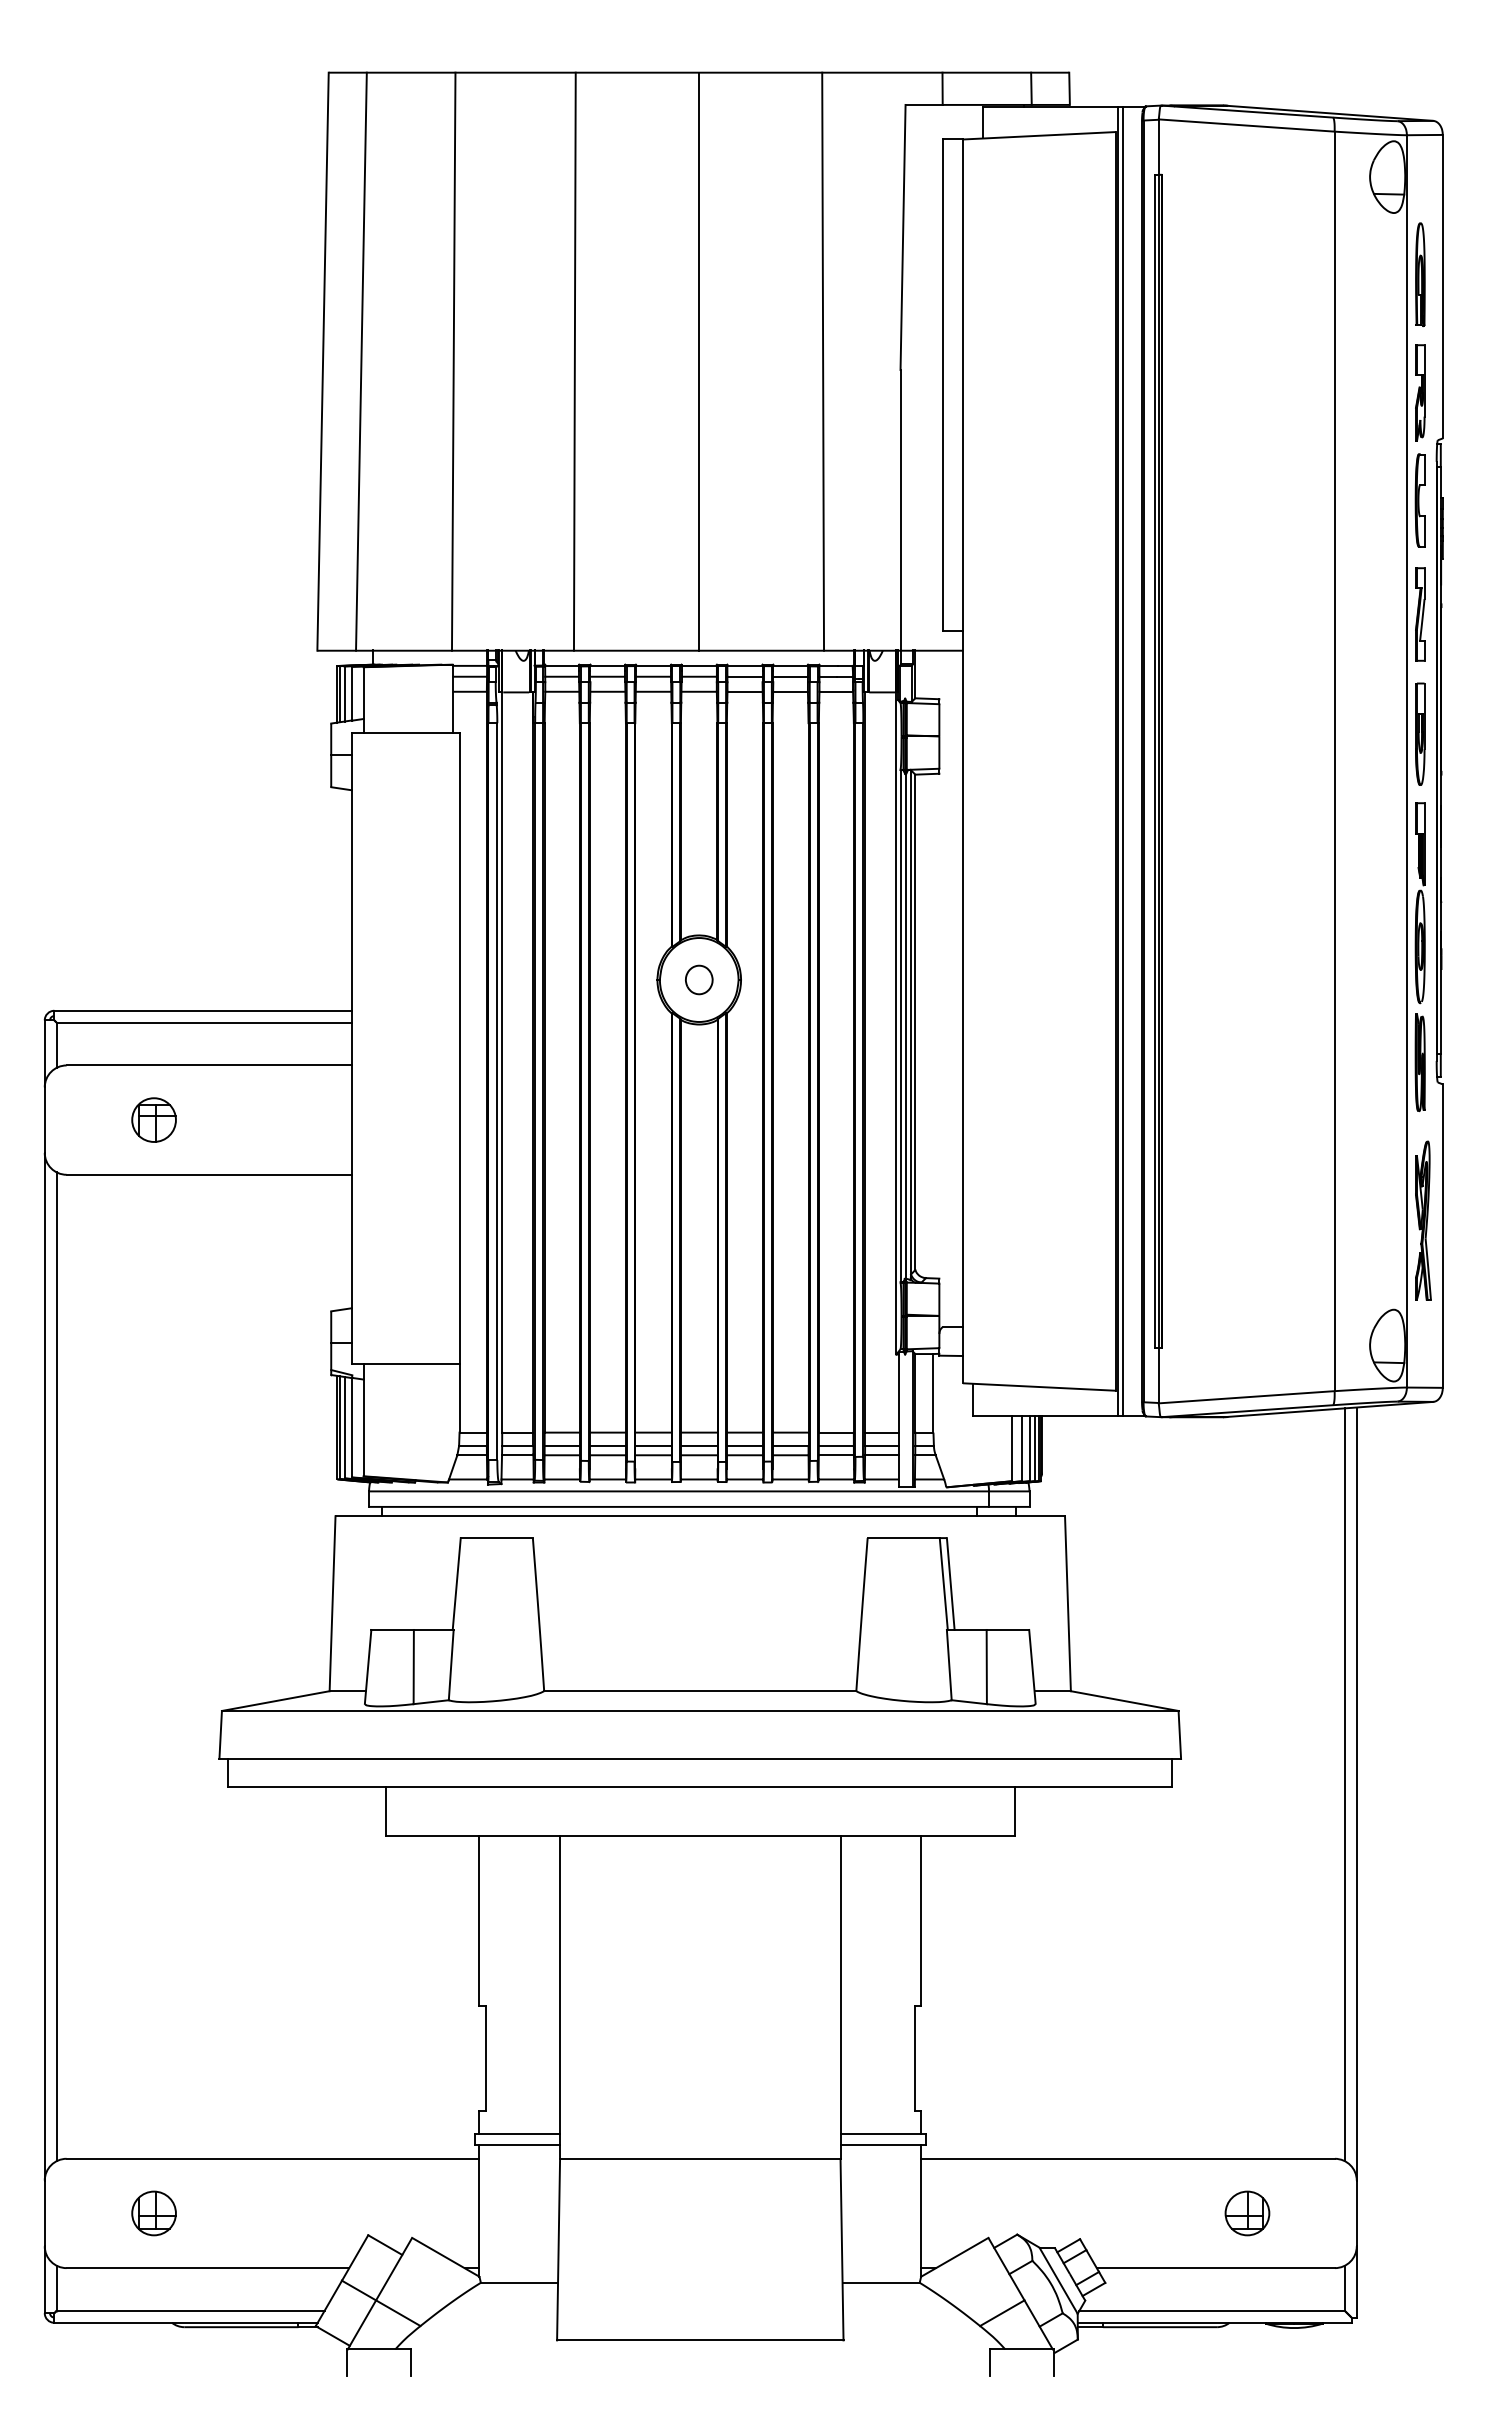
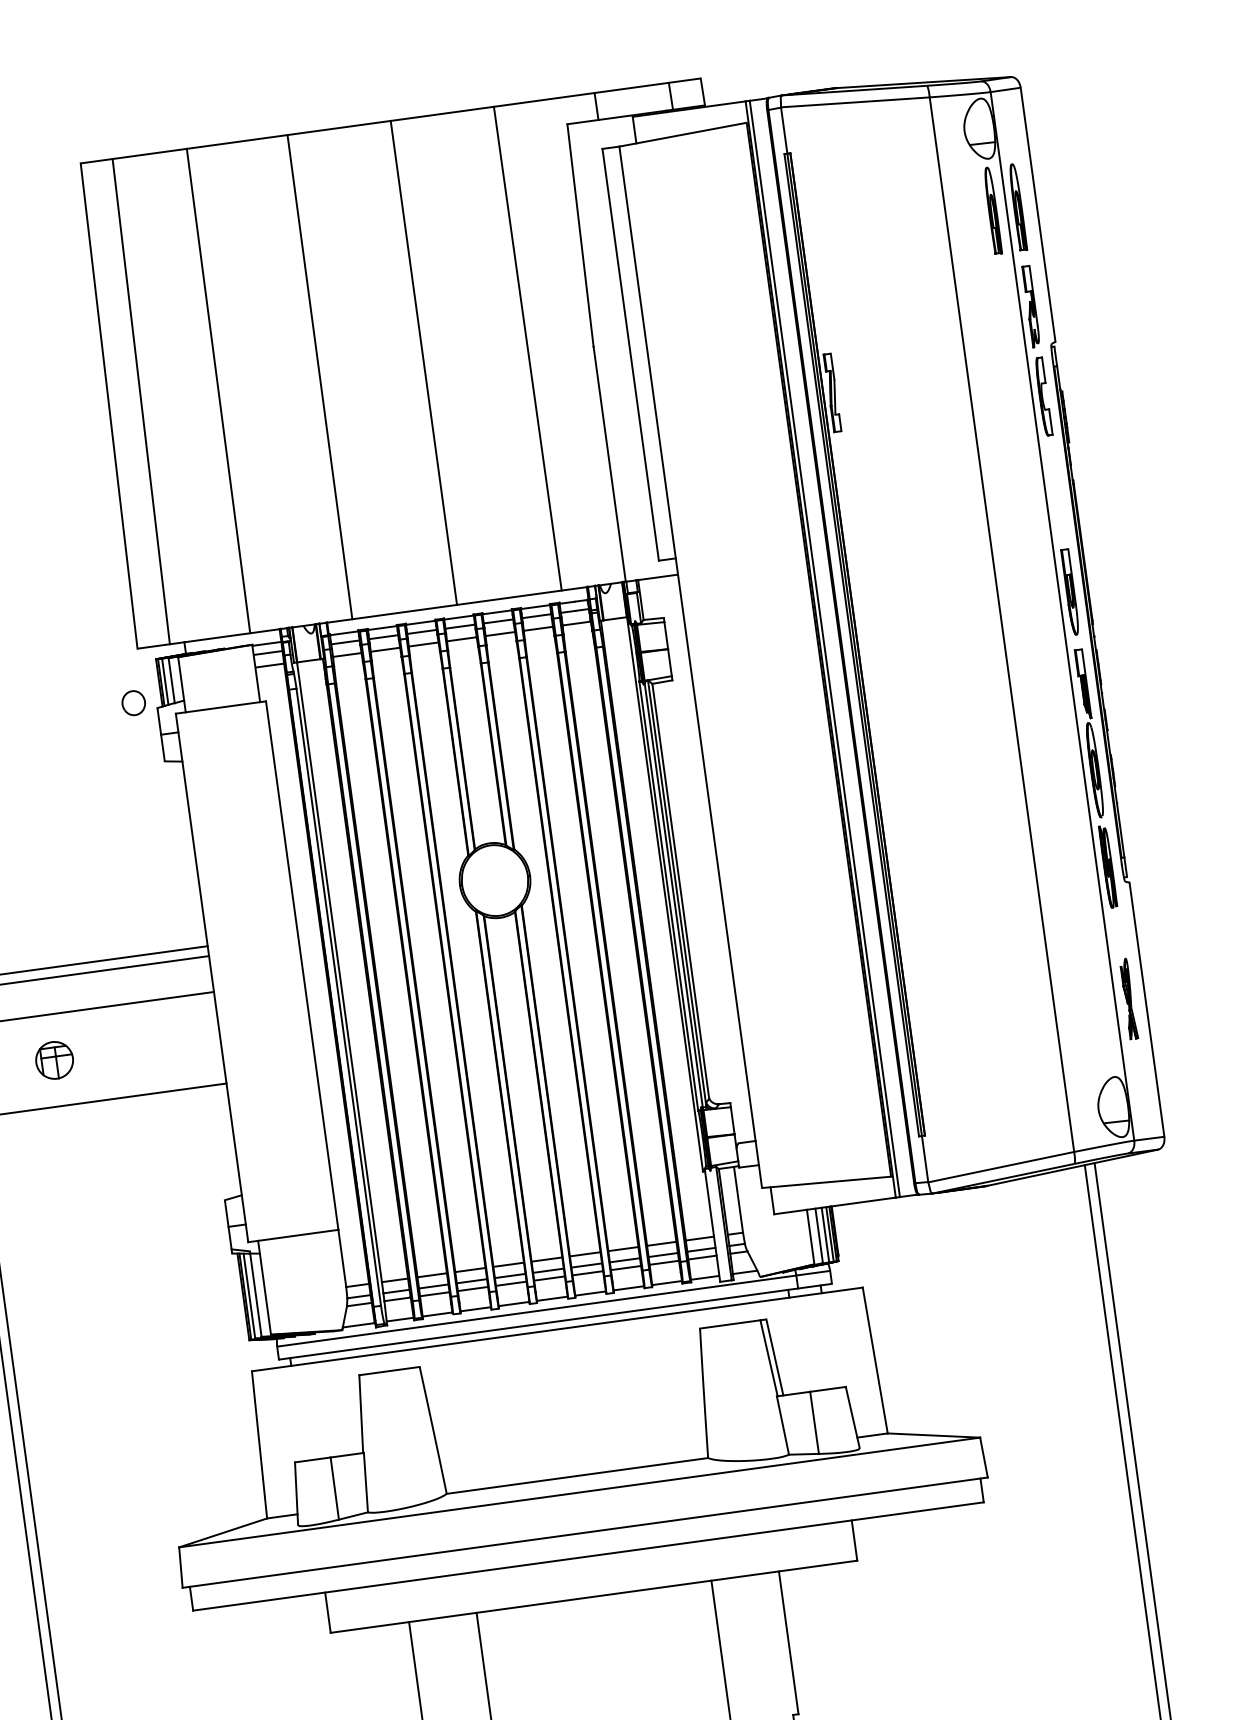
part: (1390, 274) -> (992, 210), added
part: (1420, 614) -> (832, 392), moved
part: (699, 979) -> (133, 702), moved
part: (1423, 1220) -> (1129, 998), size x0.6

